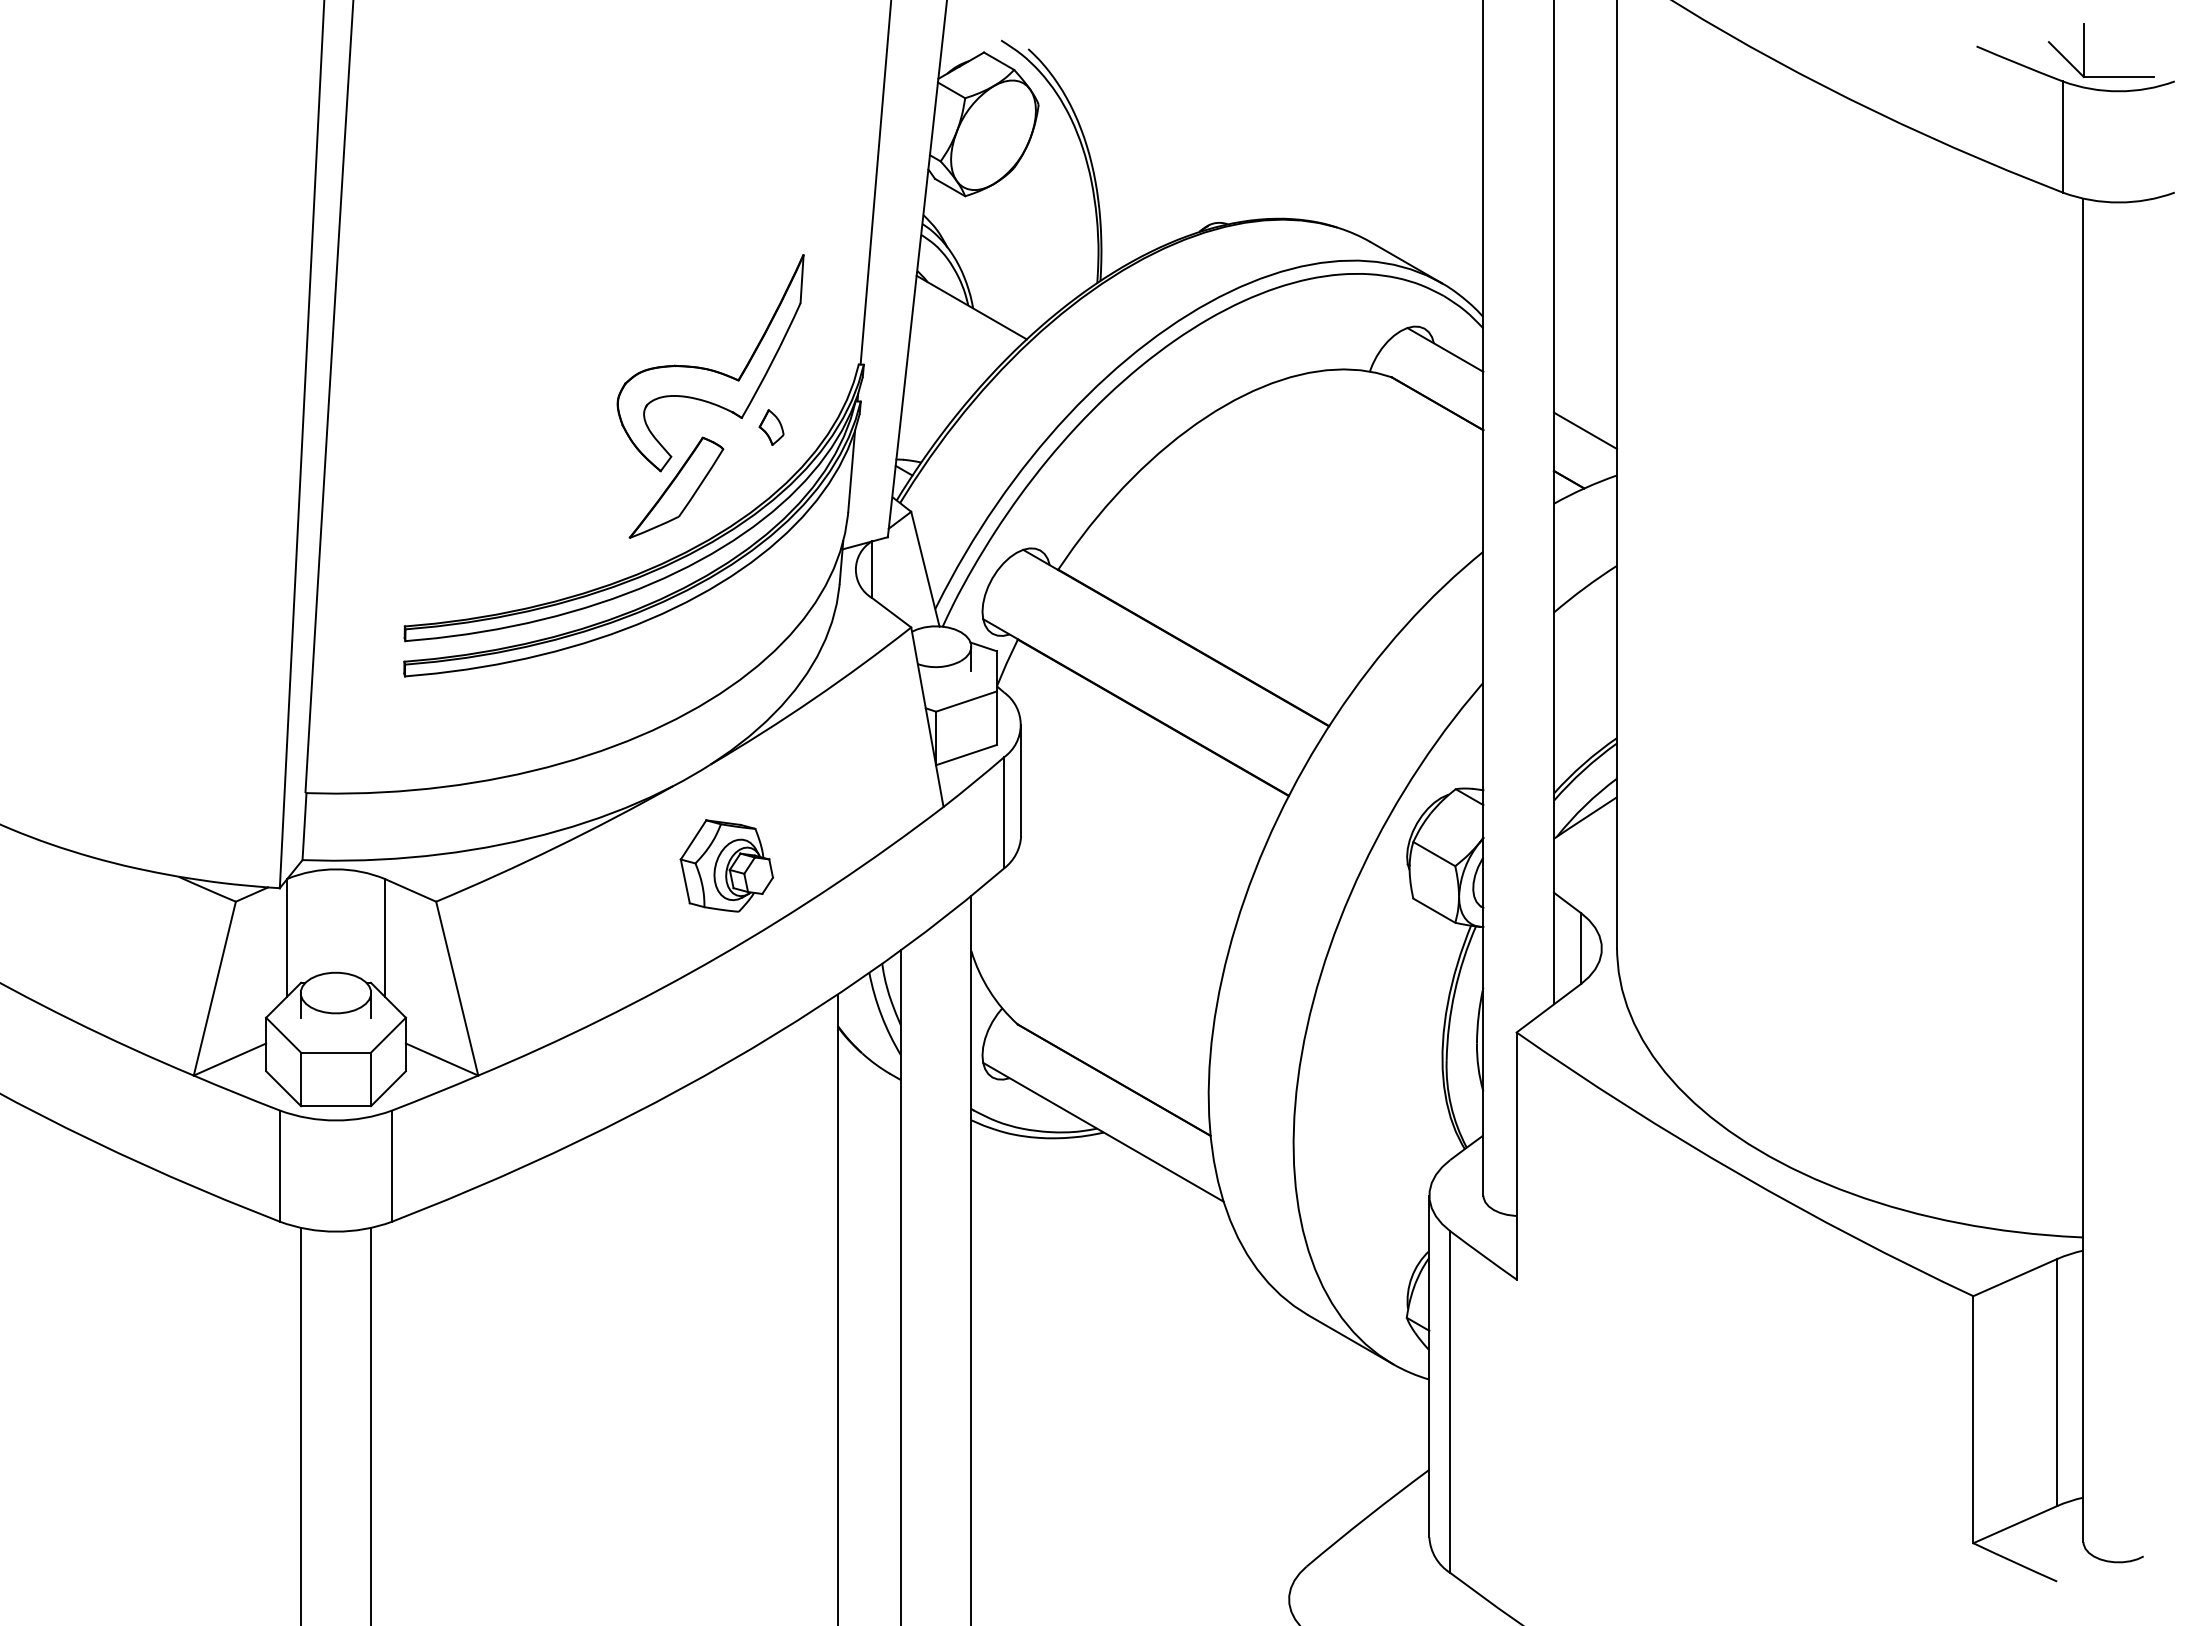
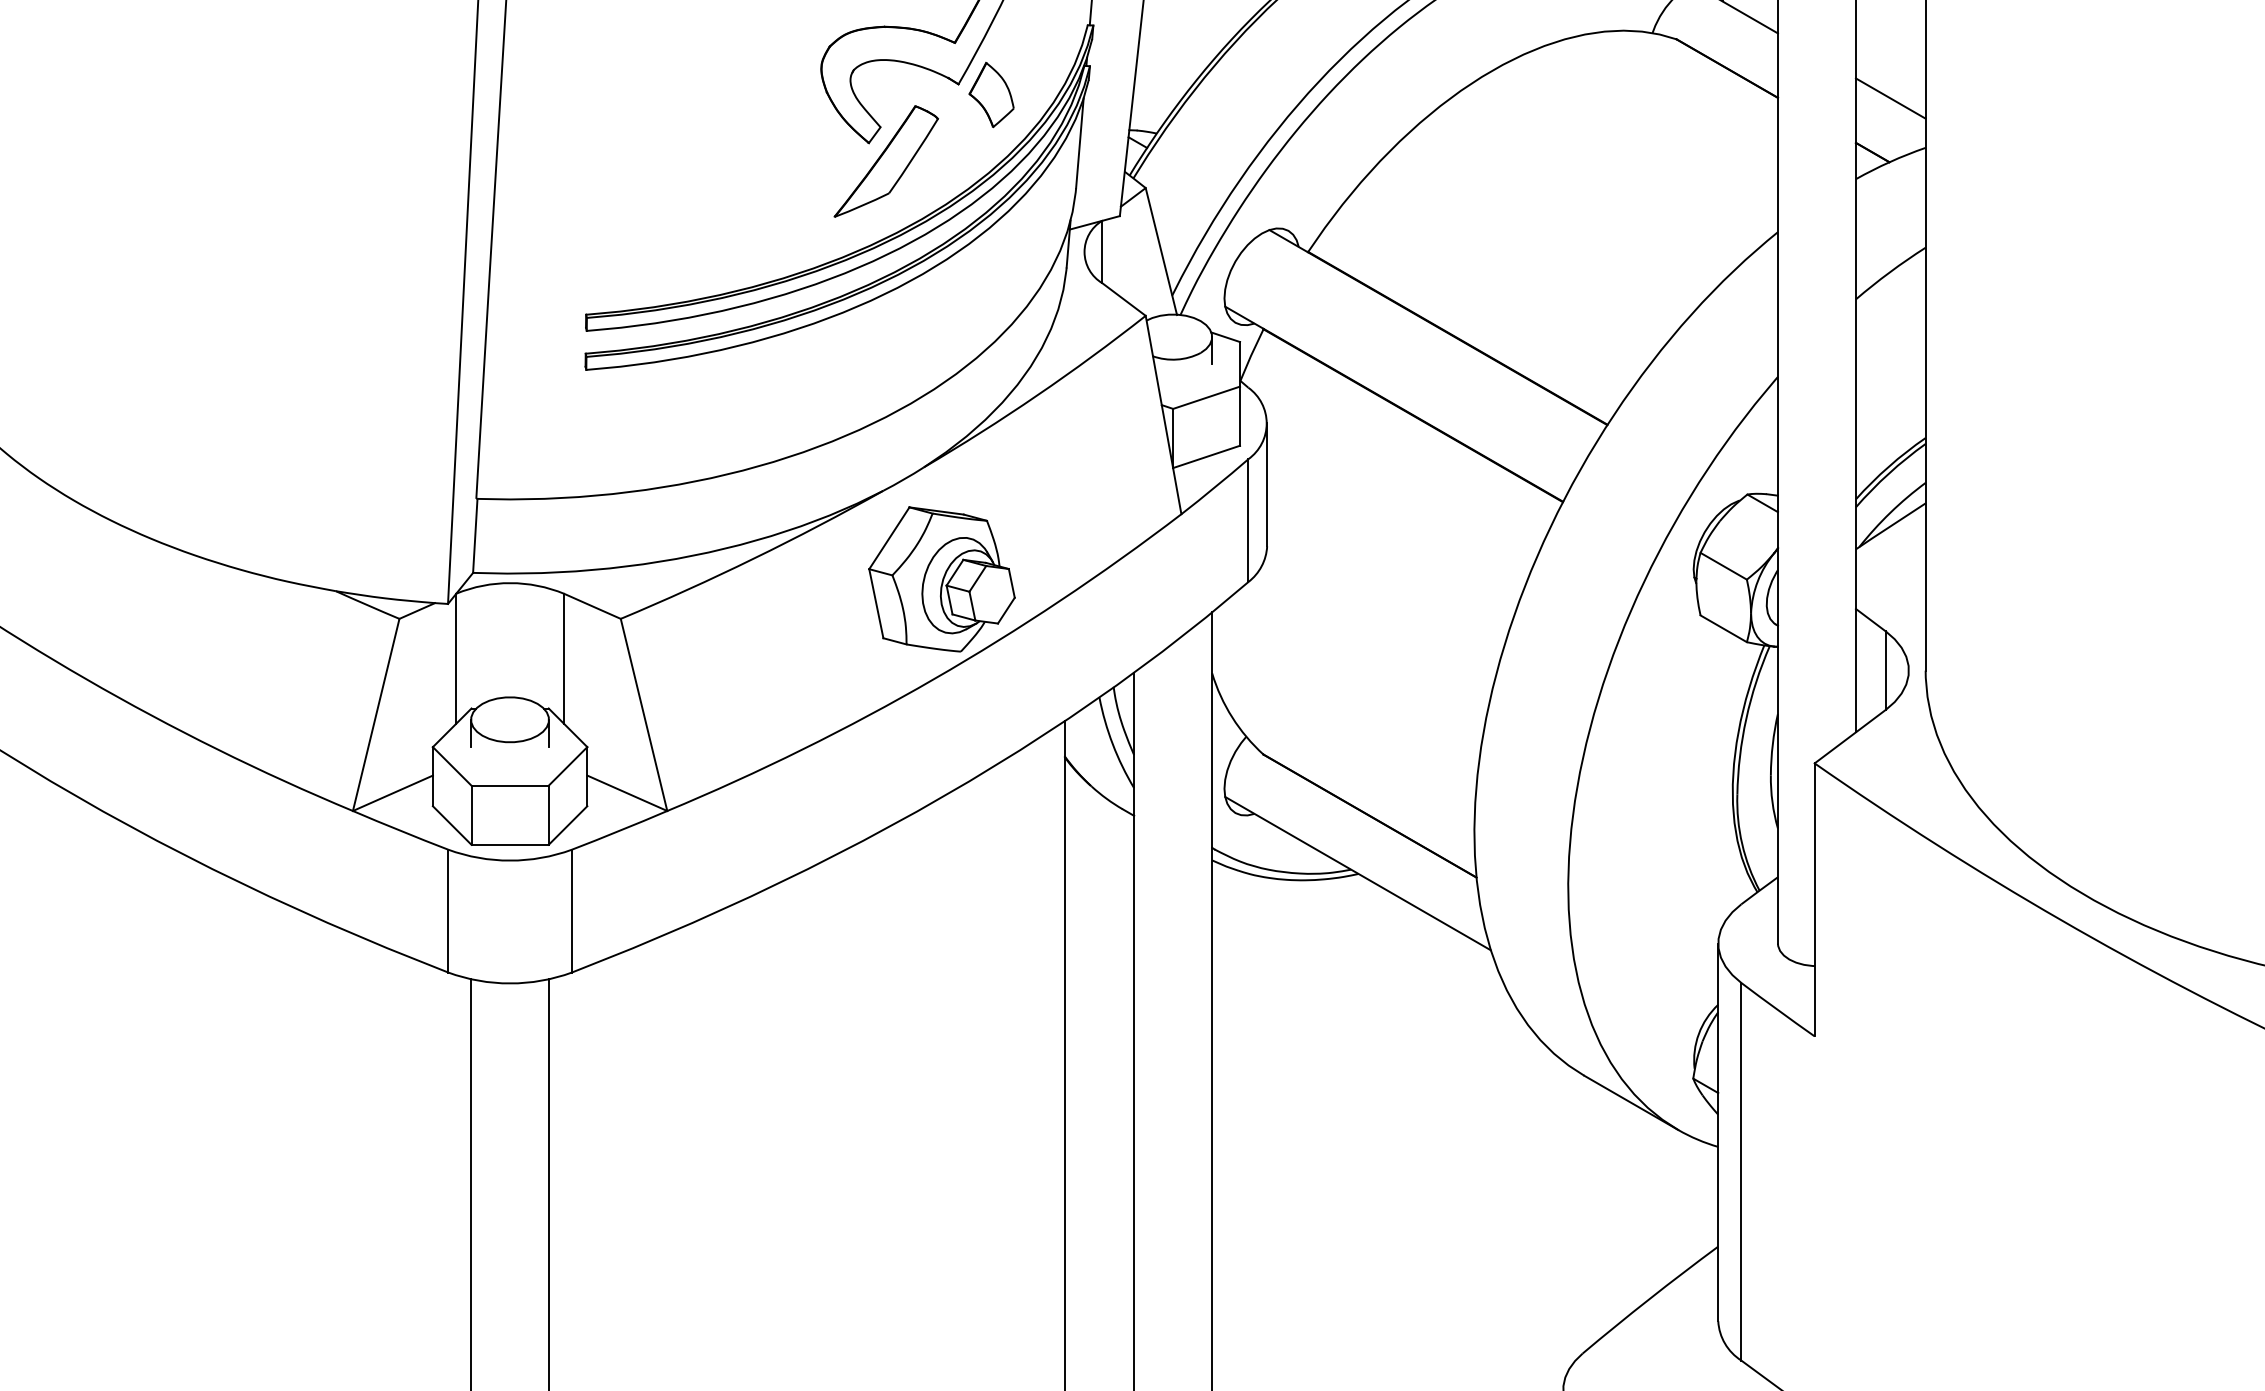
part: (771, 427) -> (991, 94), size x1.67
part: (726, 865) -> (941, 578), size x1.43

